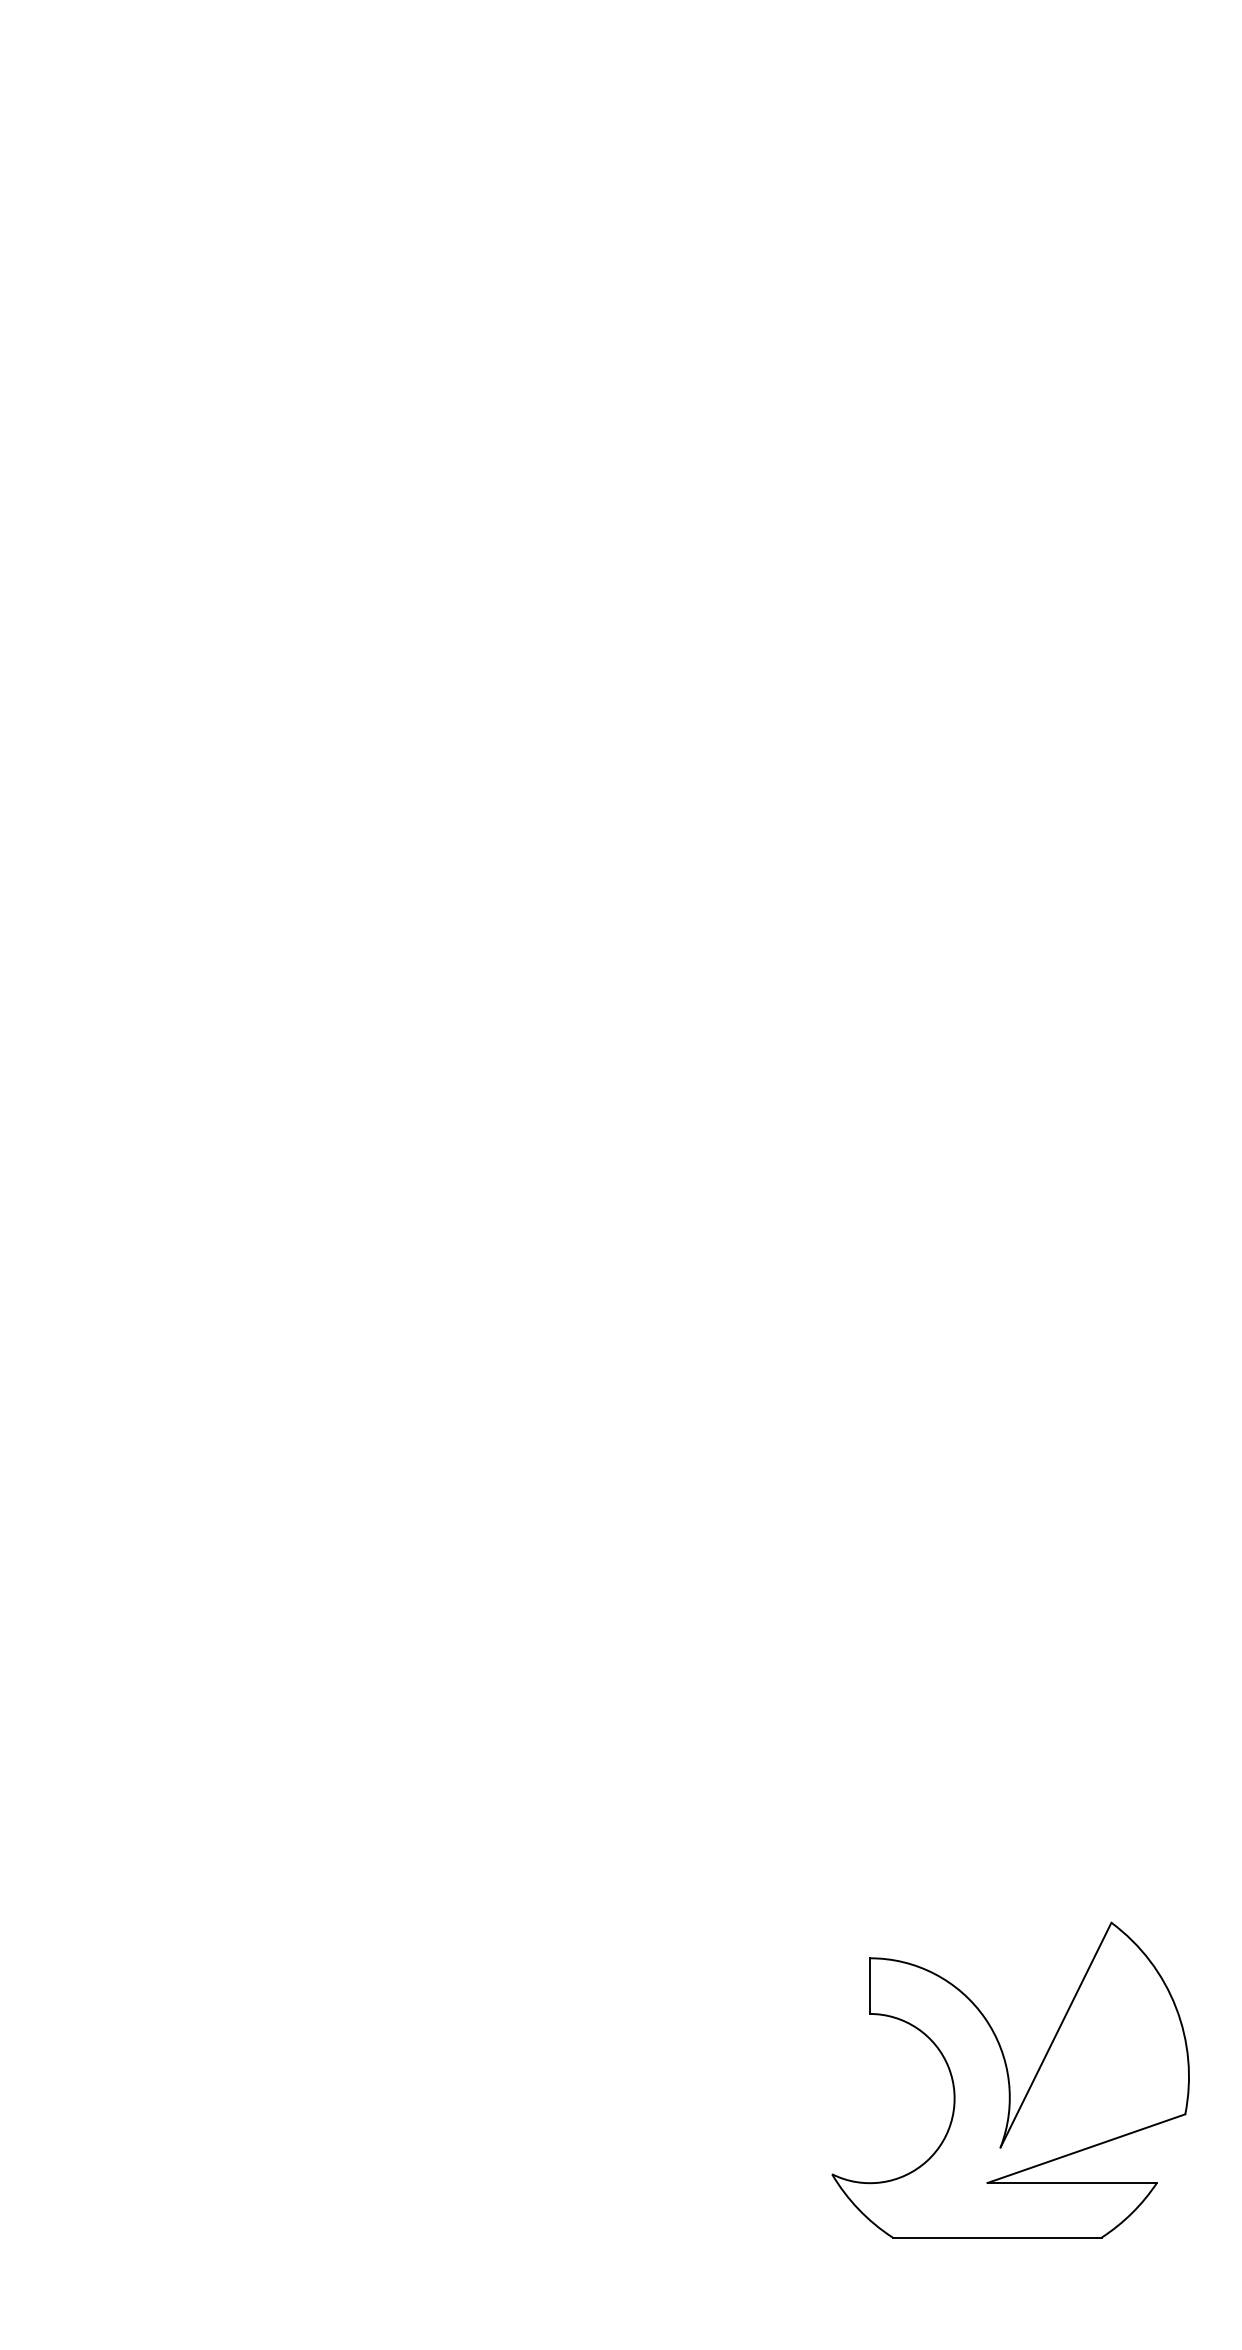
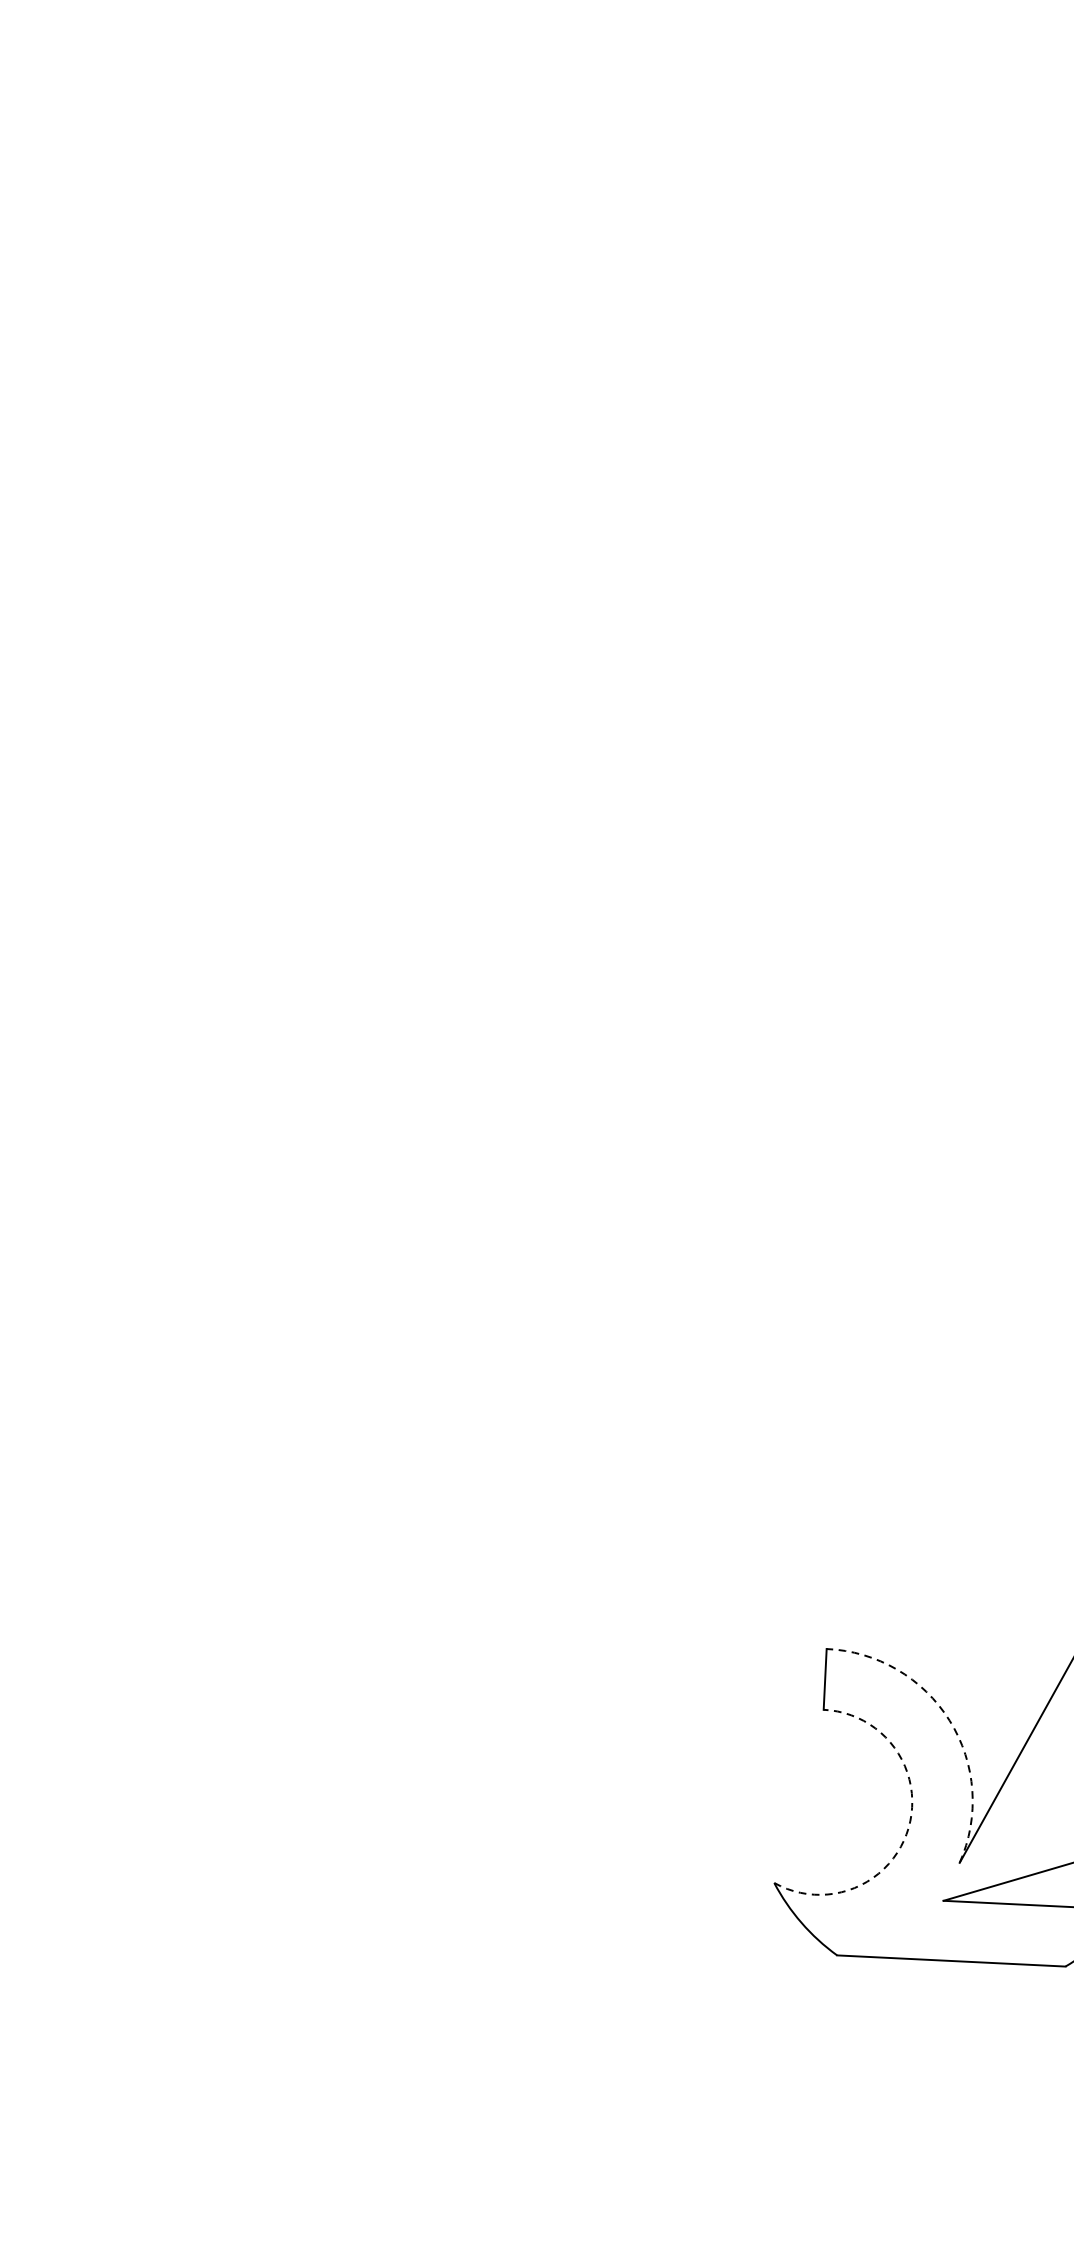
arc: (985, 2018) -> (950, 1720), solid -> dashed
arc: (952, 2117) -> (908, 1827), solid -> dashed

